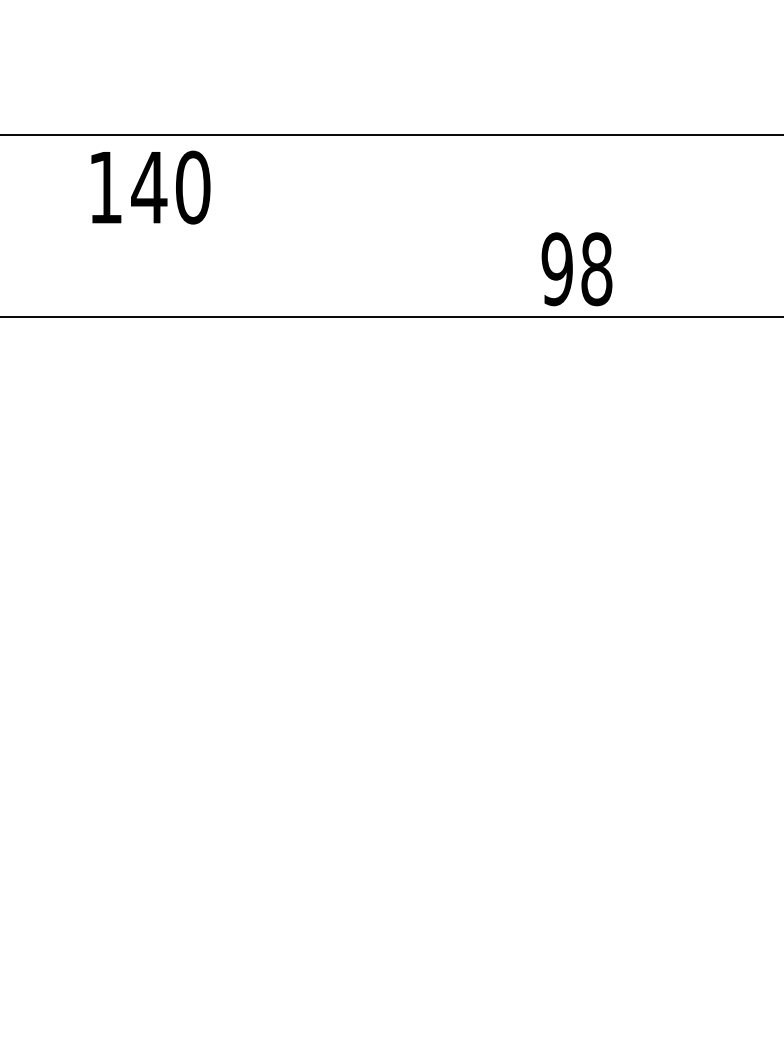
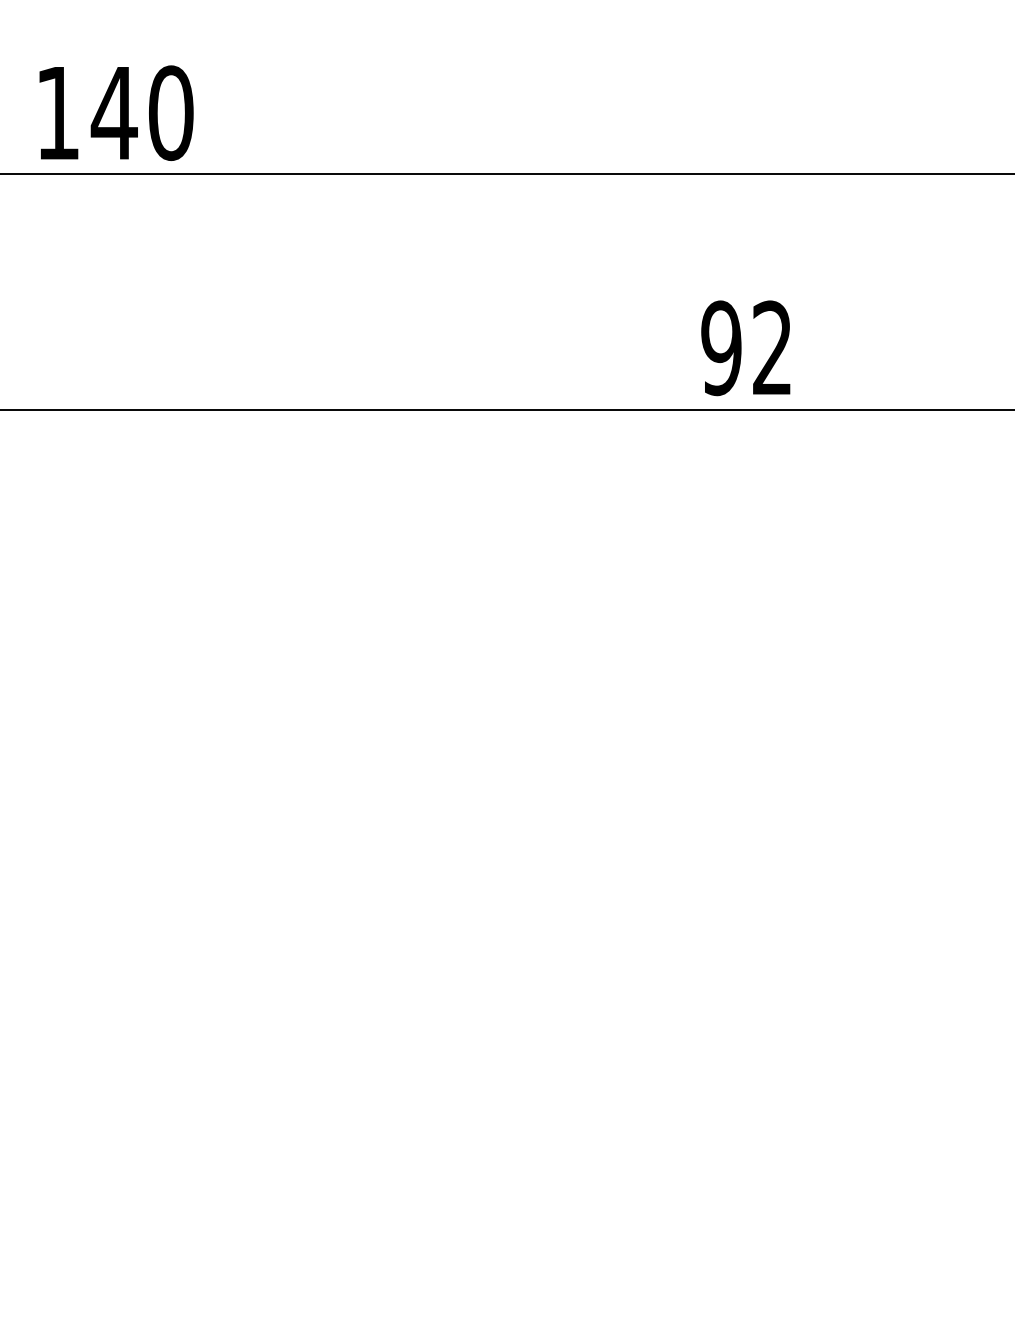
text: (150, 187) -> (116, 113), moved
text: (596, 269) -> (772, 348), 98 -> 92

